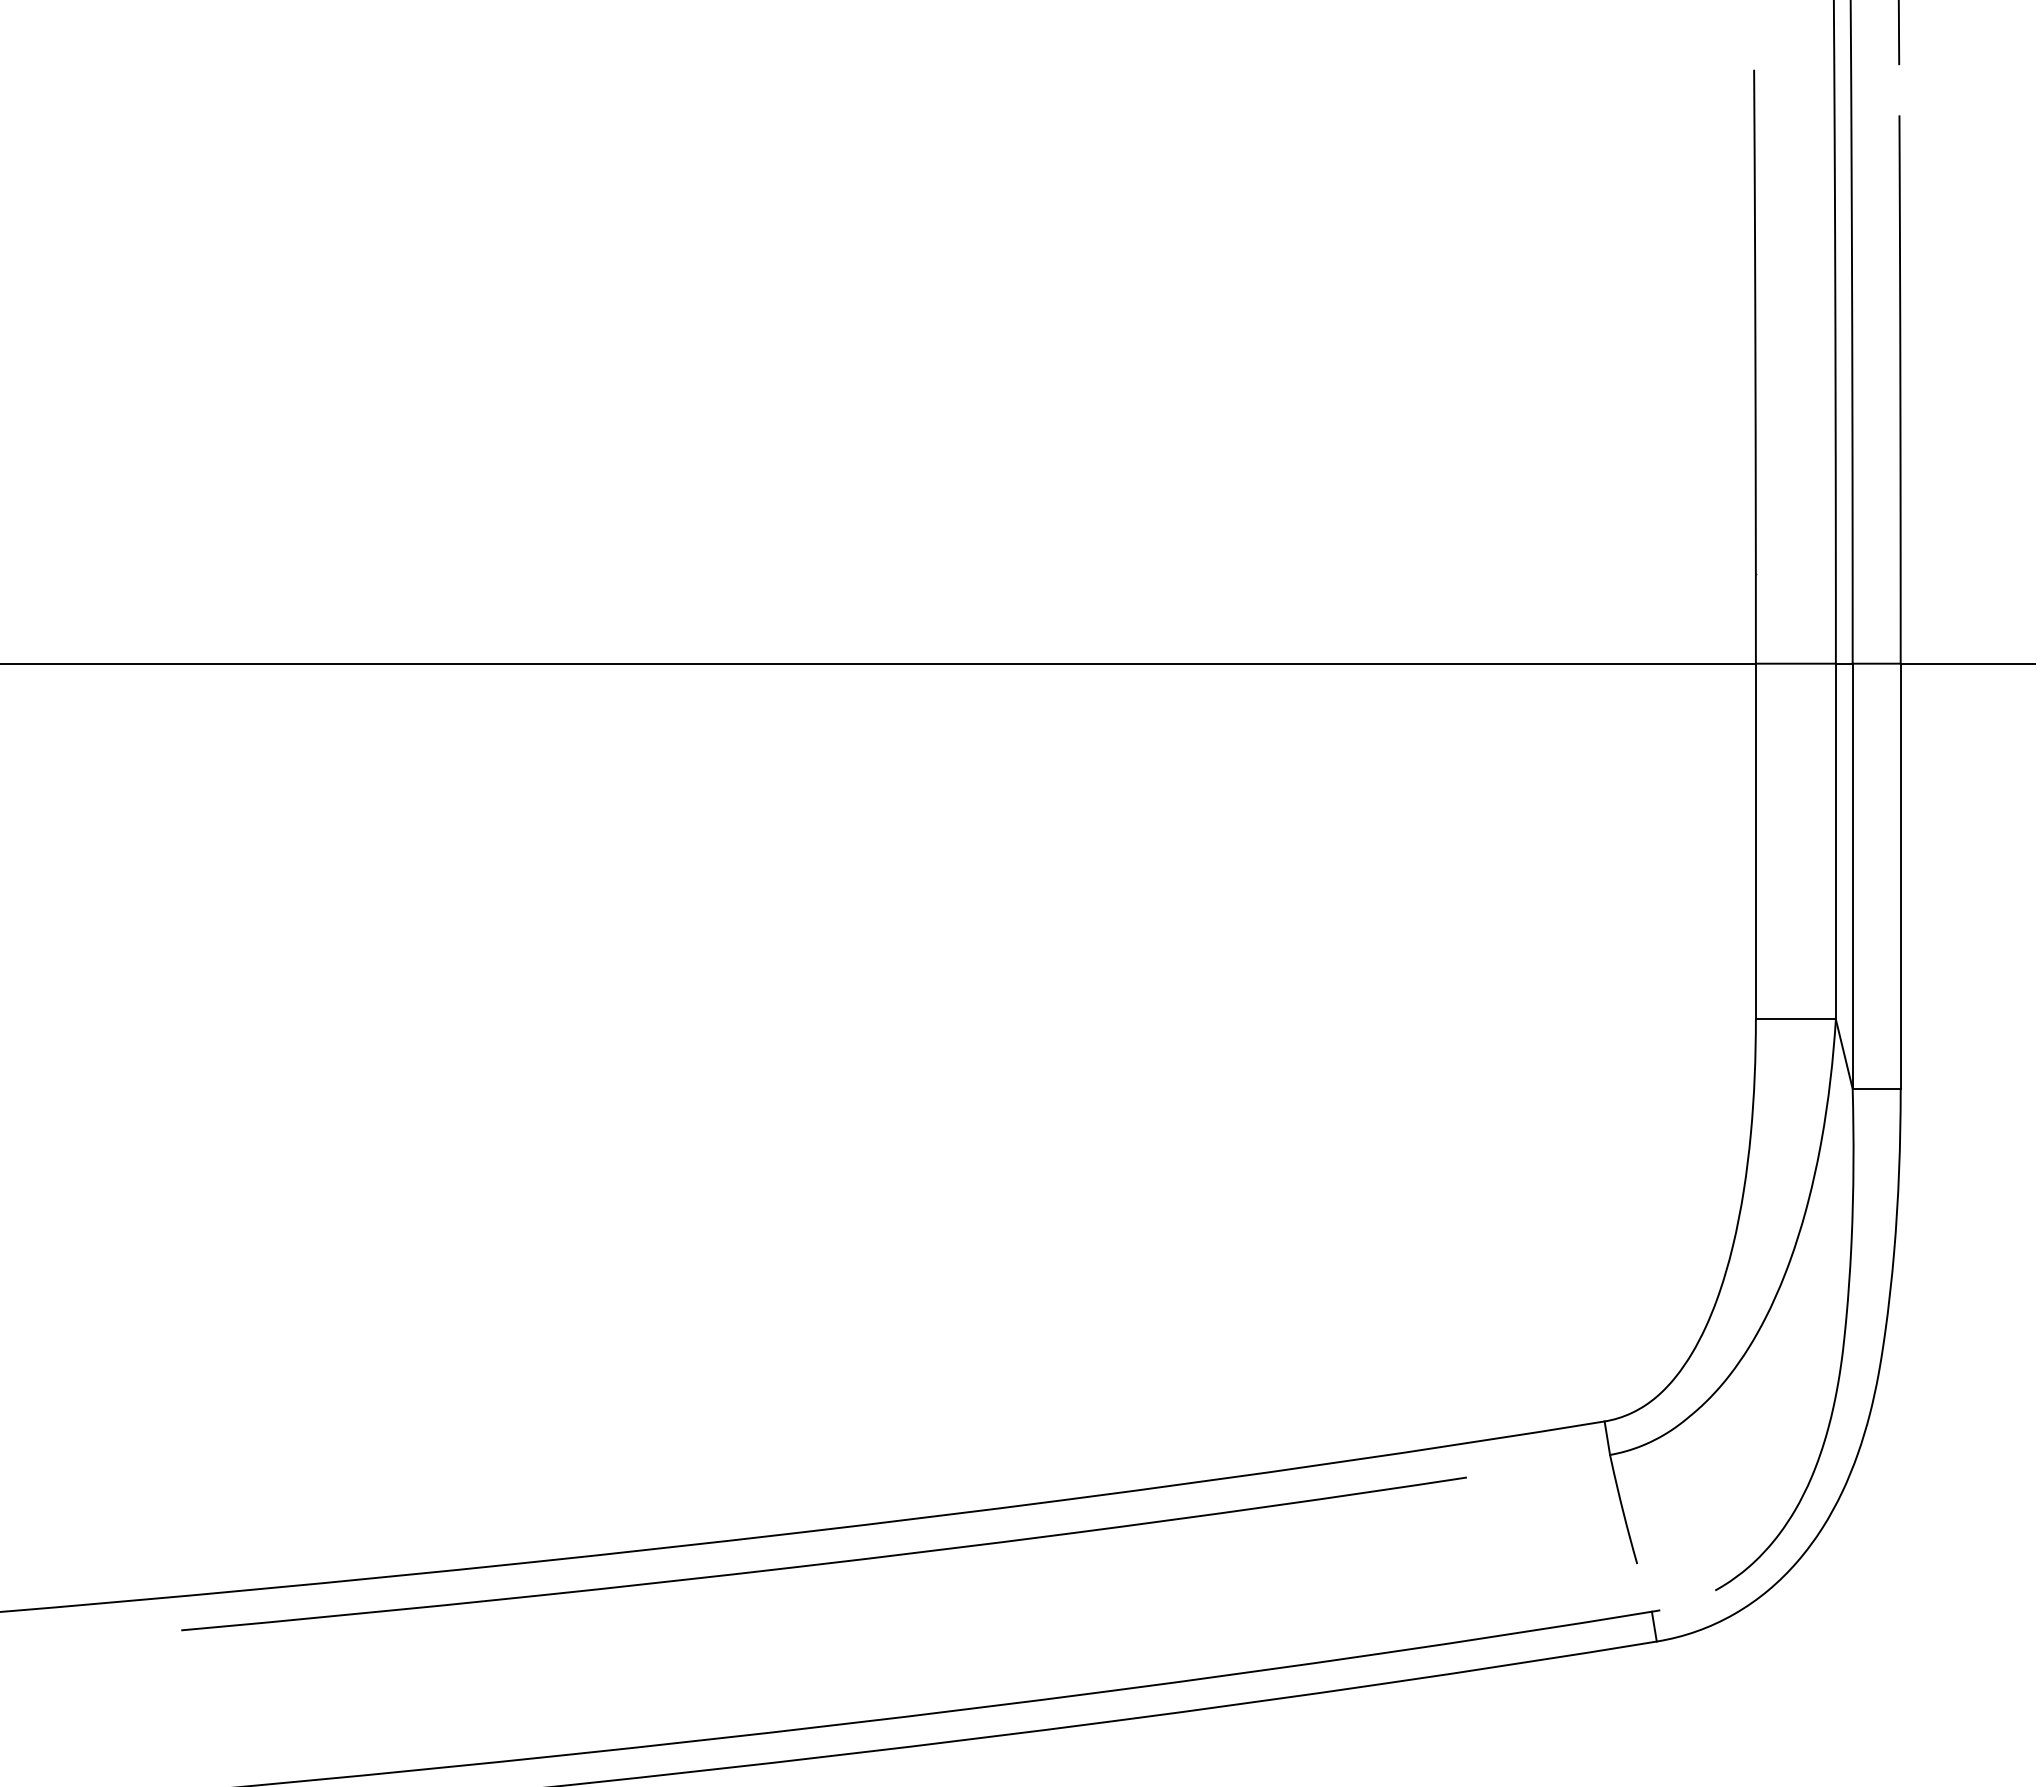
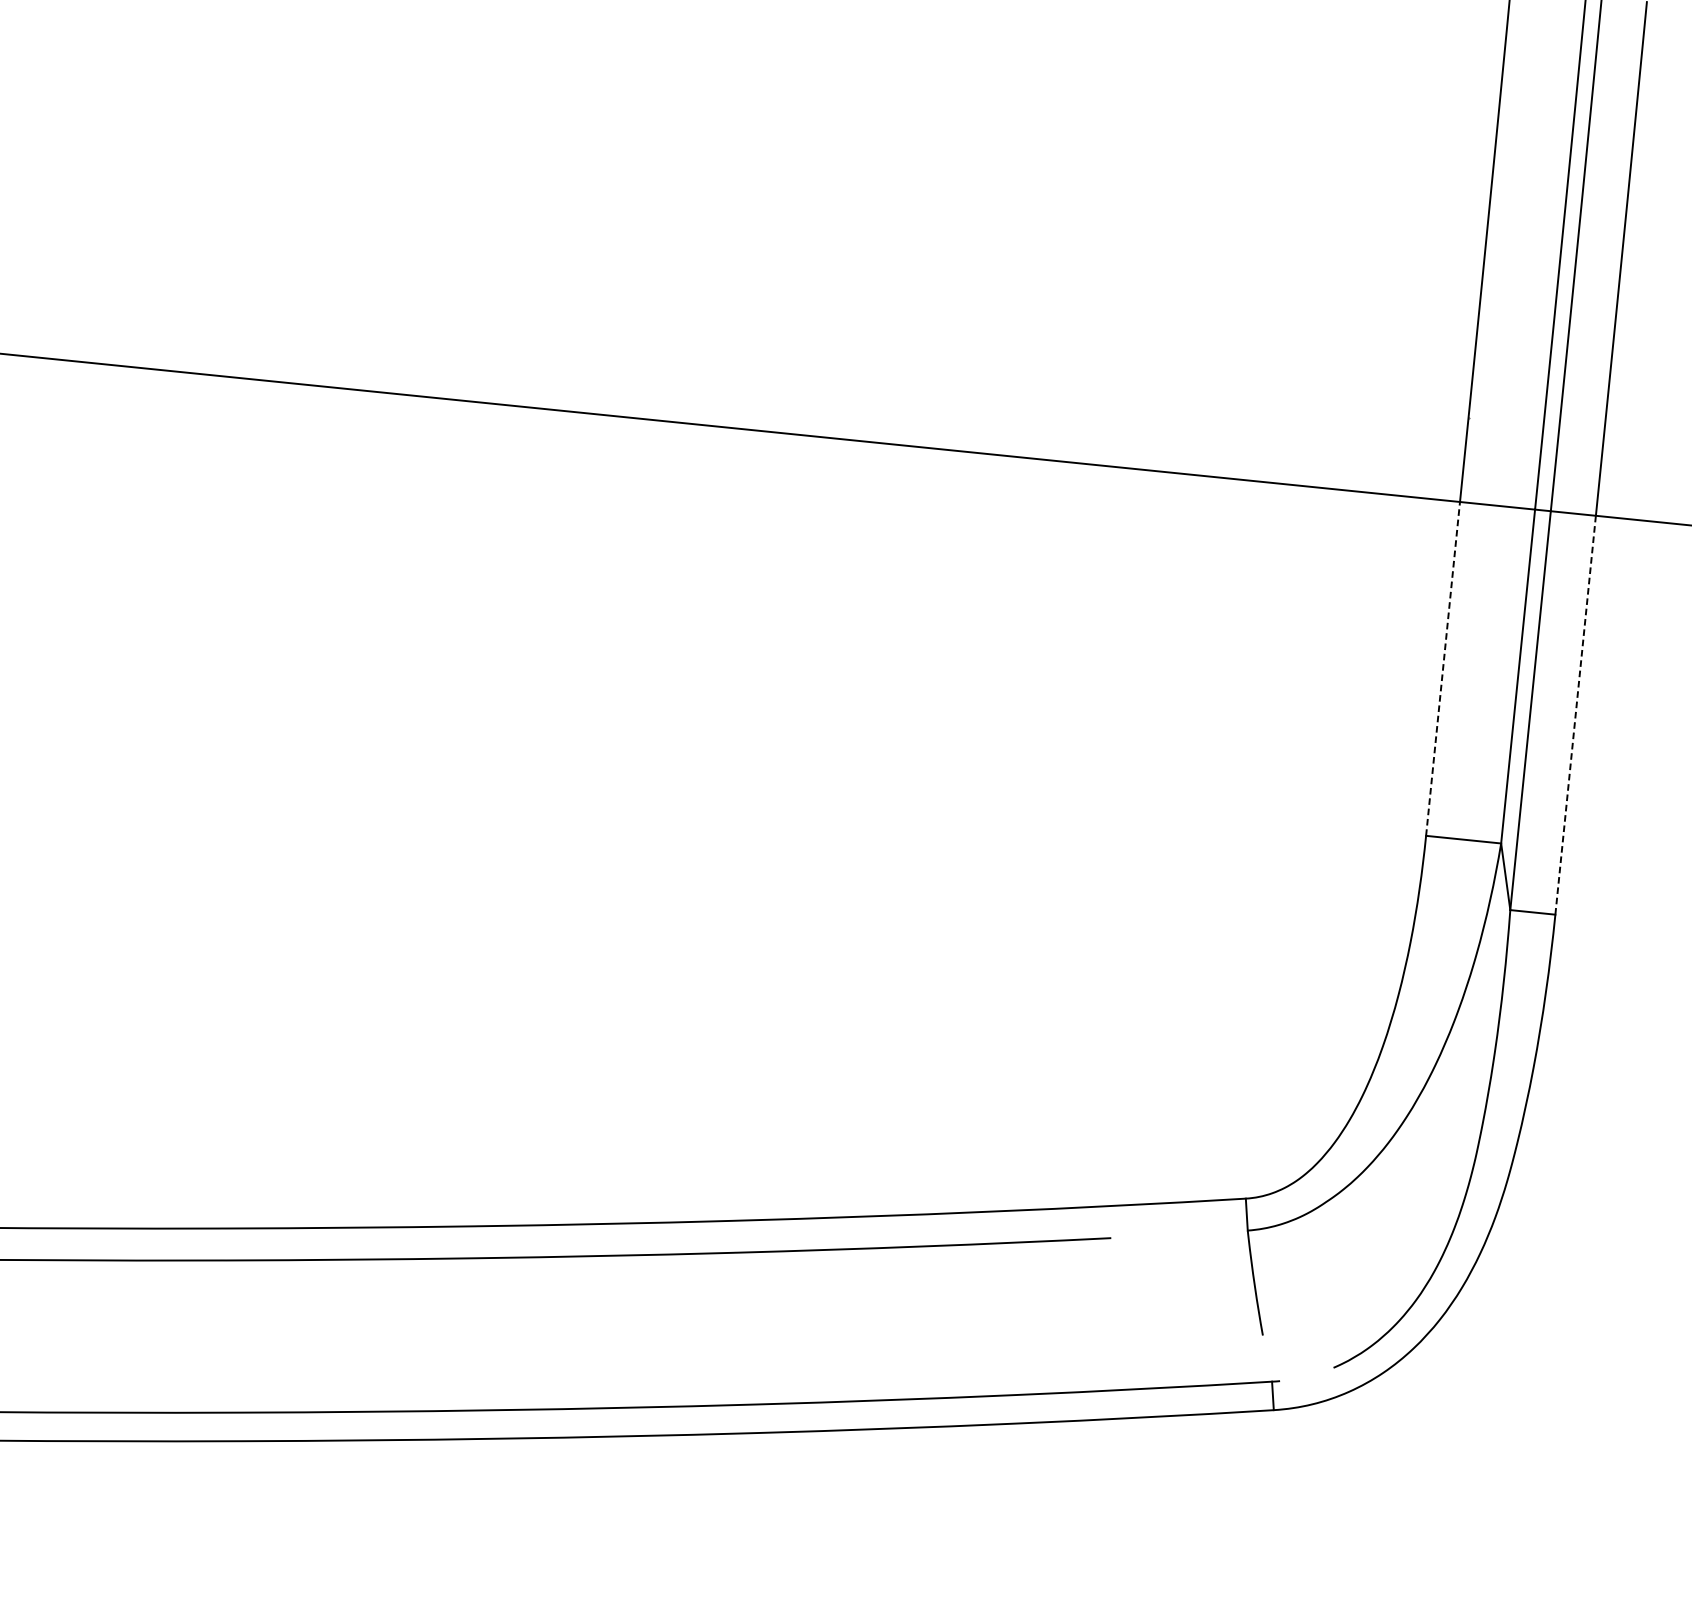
line: (1755, 841) -> (1442, 668), solid -> dashed
line: (1900, 876) -> (1575, 715), solid -> dashed

